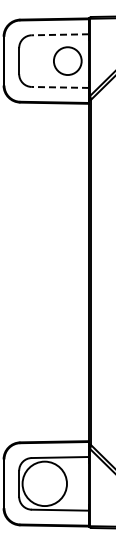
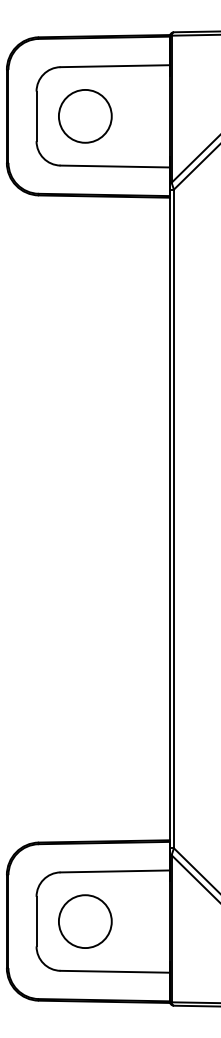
line: (60, 34) -> (115, 65), dashed -> solid
circle: (67, 60) -> (84, 115), moved
line: (60, 87) -> (115, 166), dashed -> solid
circle: (44, 483) -> (84, 920), size x0.62

